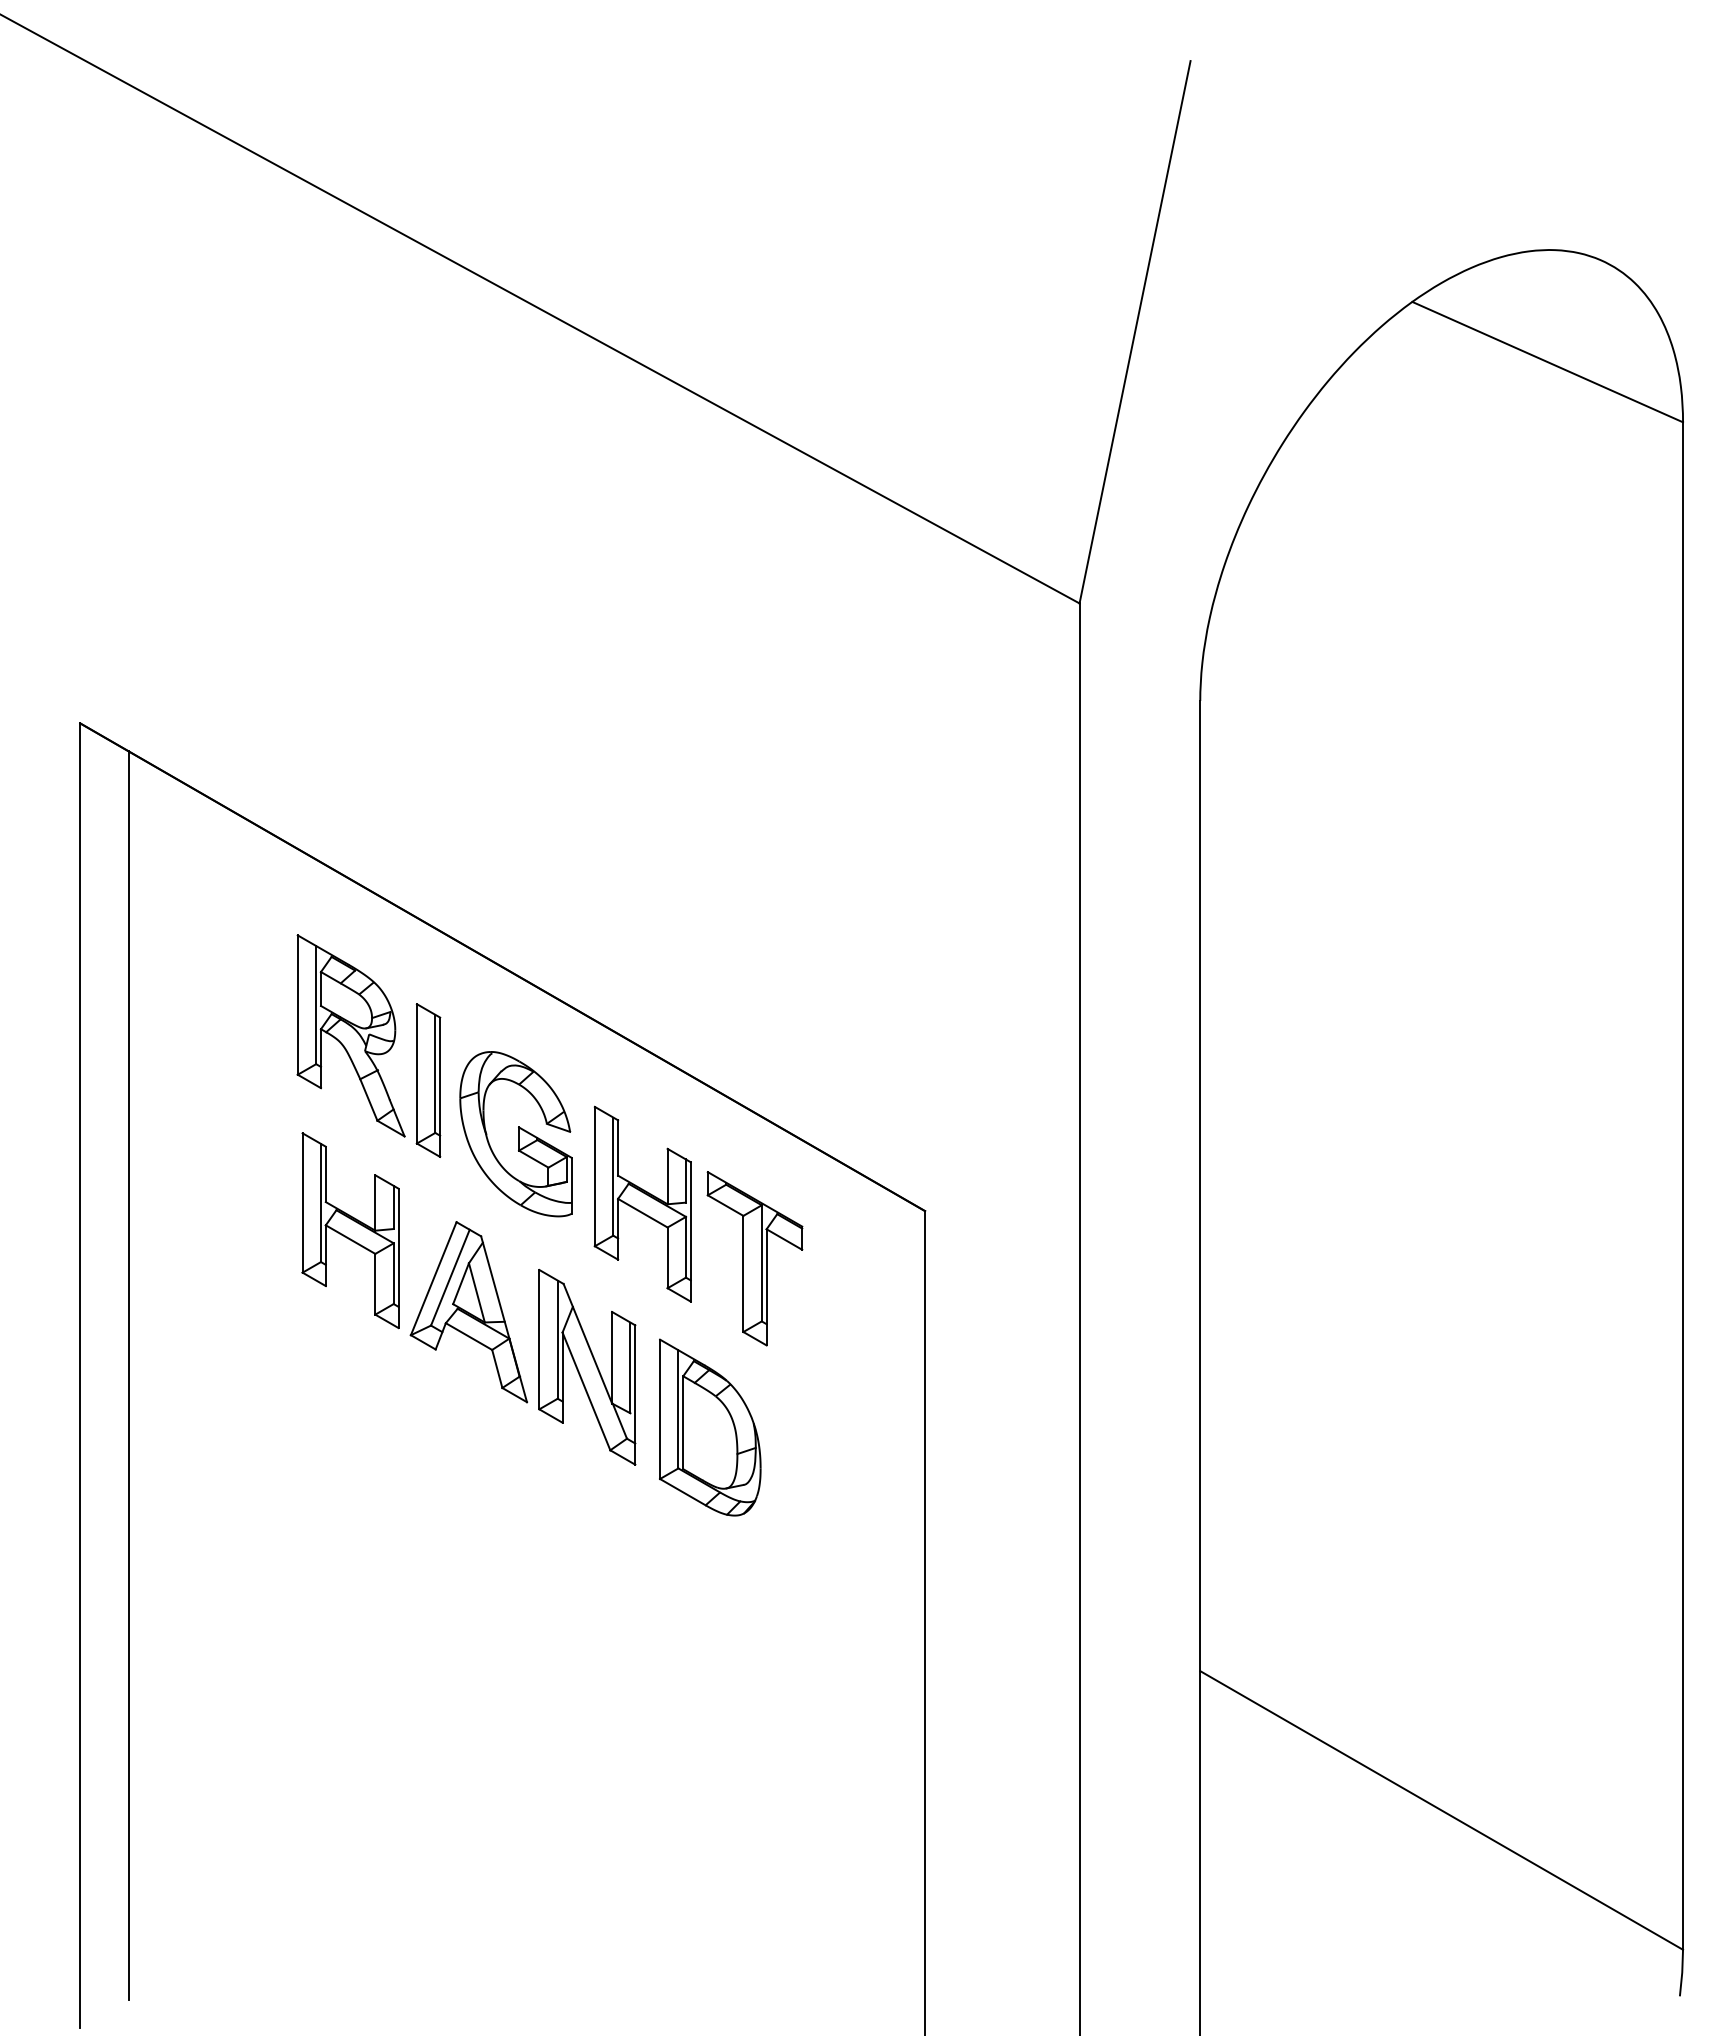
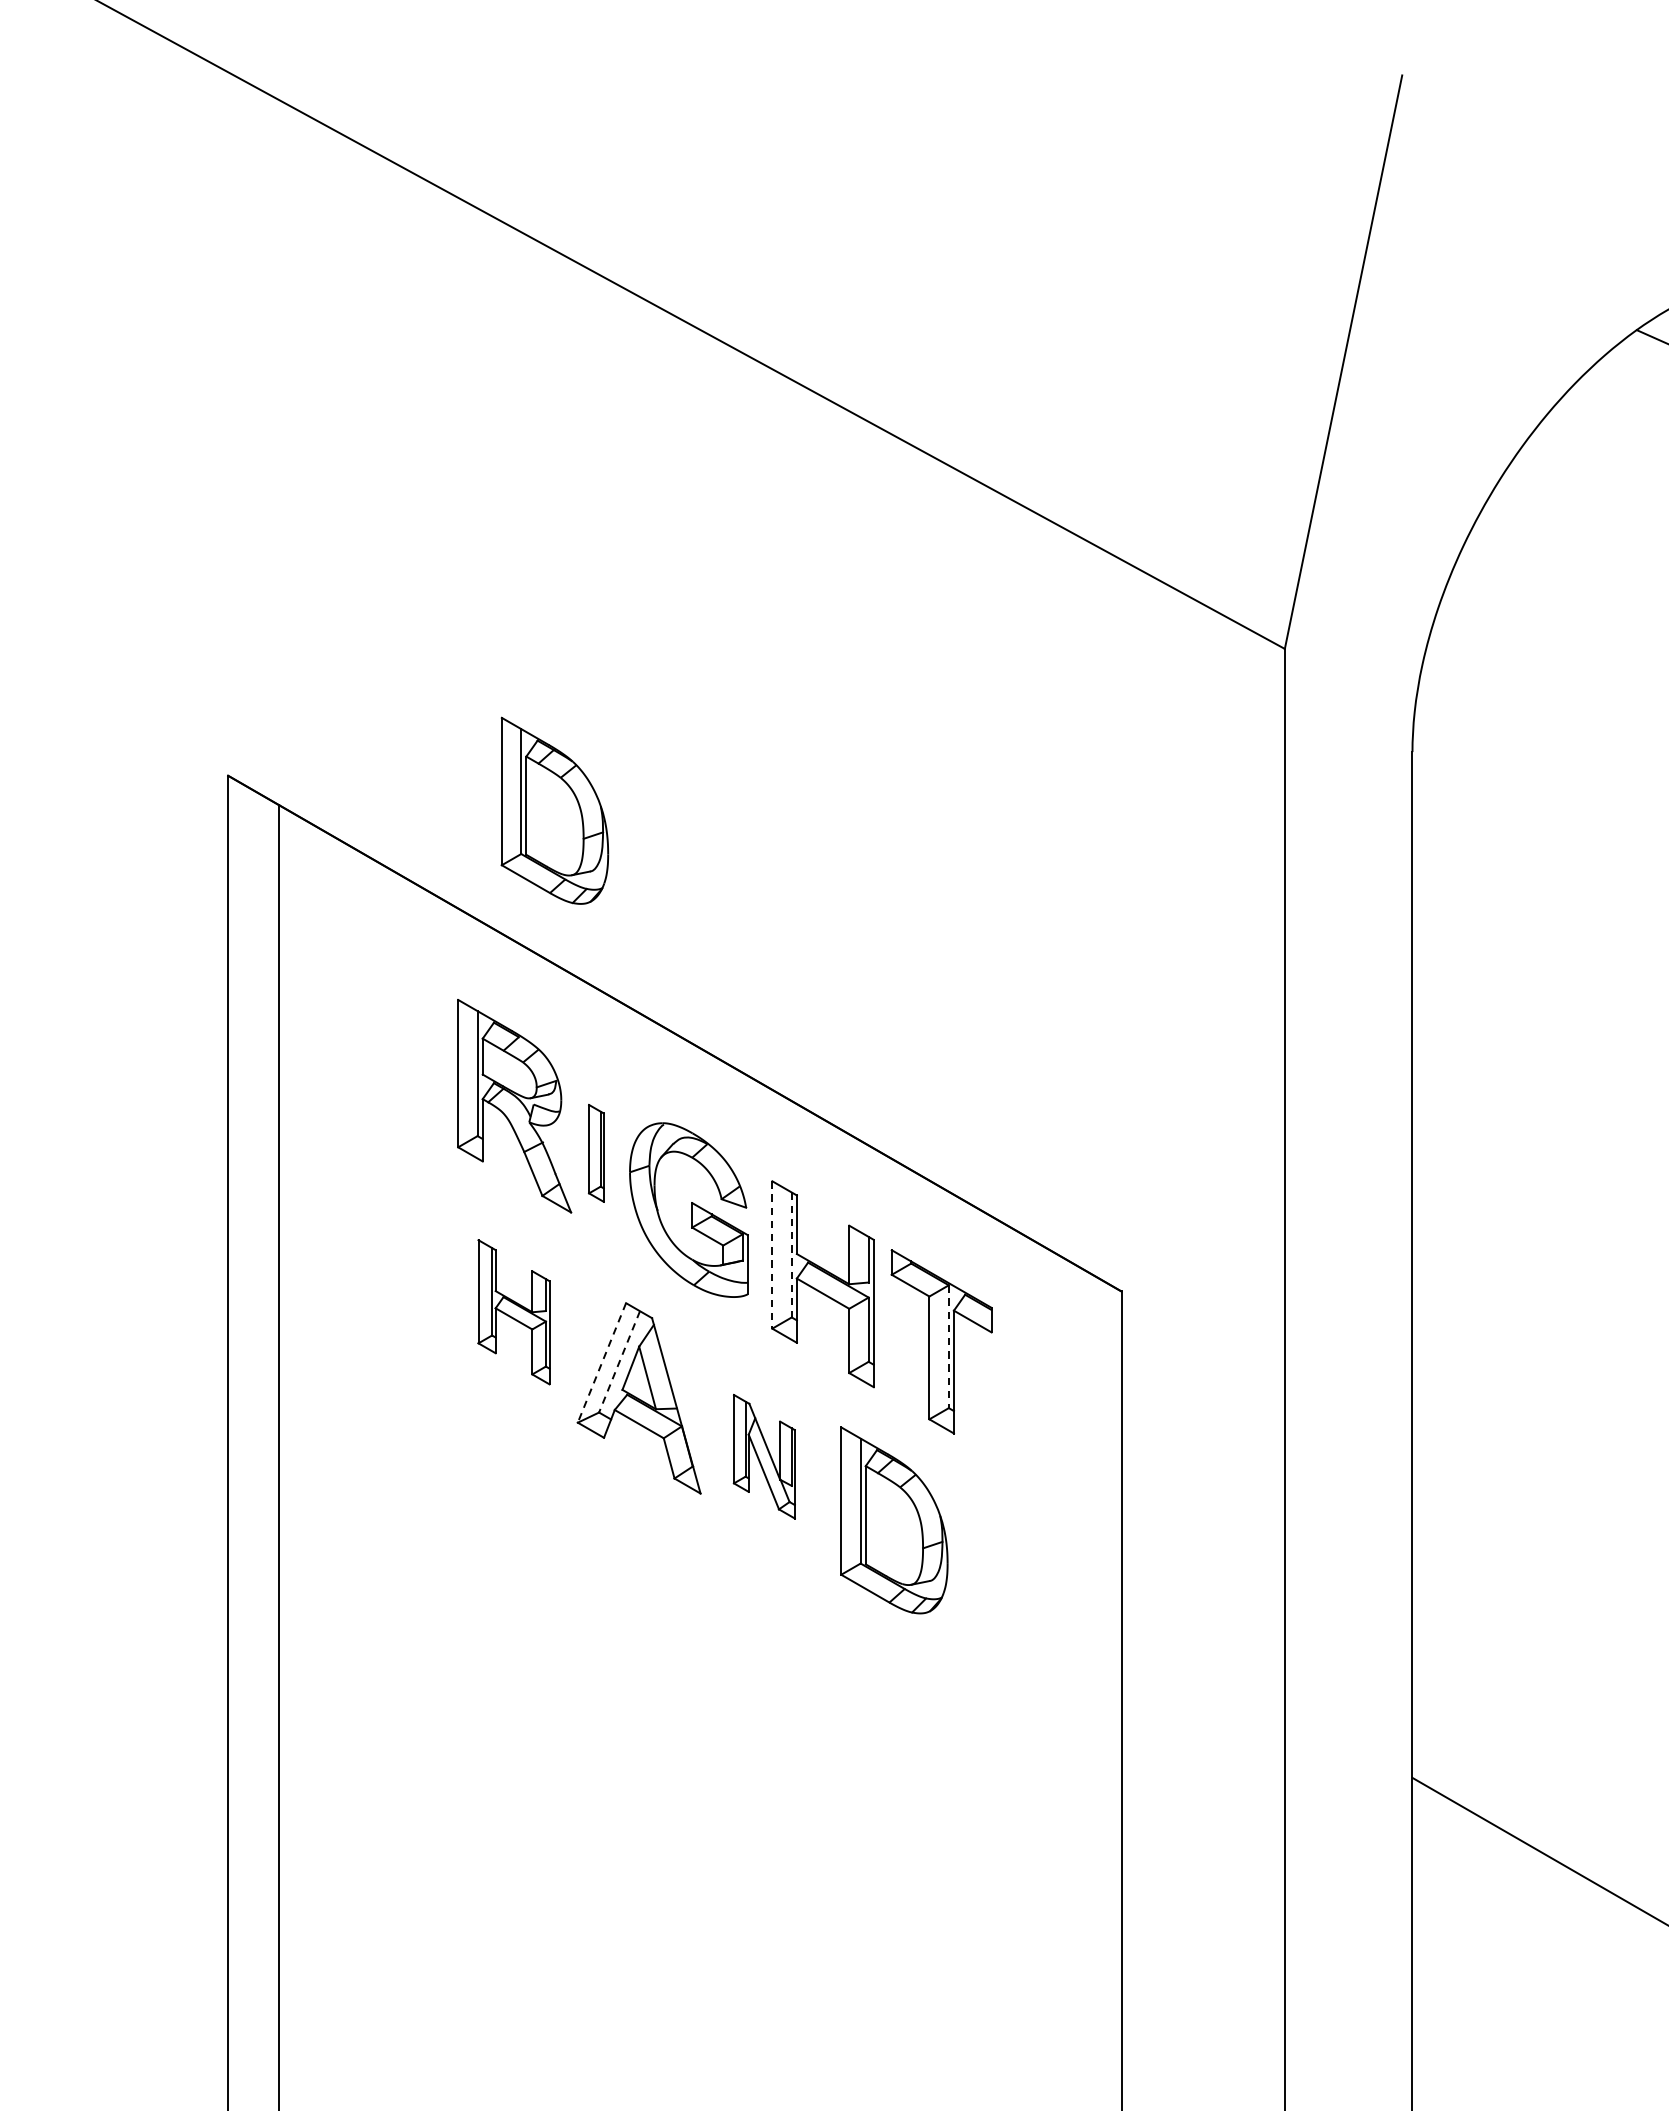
part: (389, 756) -> (555, 810), added
part: (428, 1080) -> (596, 1153), size x0.6
line: (594, 1176) -> (771, 1254), solid -> dashed
line: (613, 1177) -> (792, 1255), solid -> dashed
part: (350, 1230) -> (513, 1311), size x0.7
line: (761, 1263) -> (948, 1346), solid -> dashed
line: (450, 1277) -> (619, 1361), solid -> dashed
line: (433, 1278) -> (601, 1362), solid -> dashed
part: (587, 1367) -> (764, 1456), size x0.6

